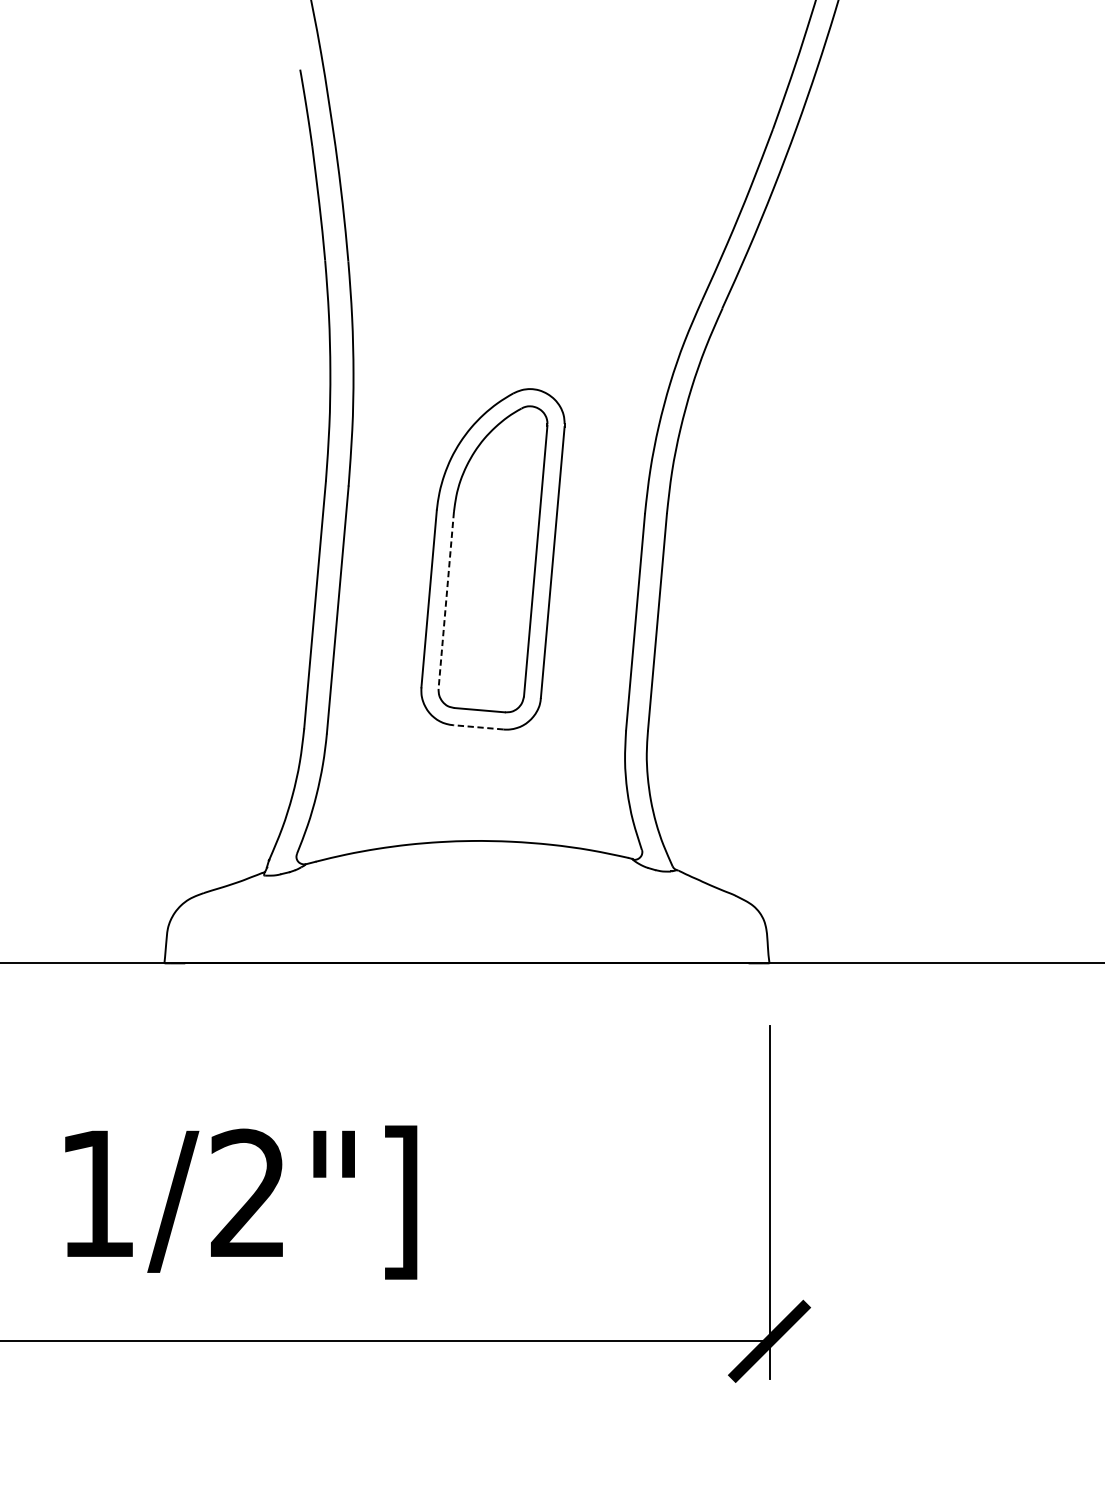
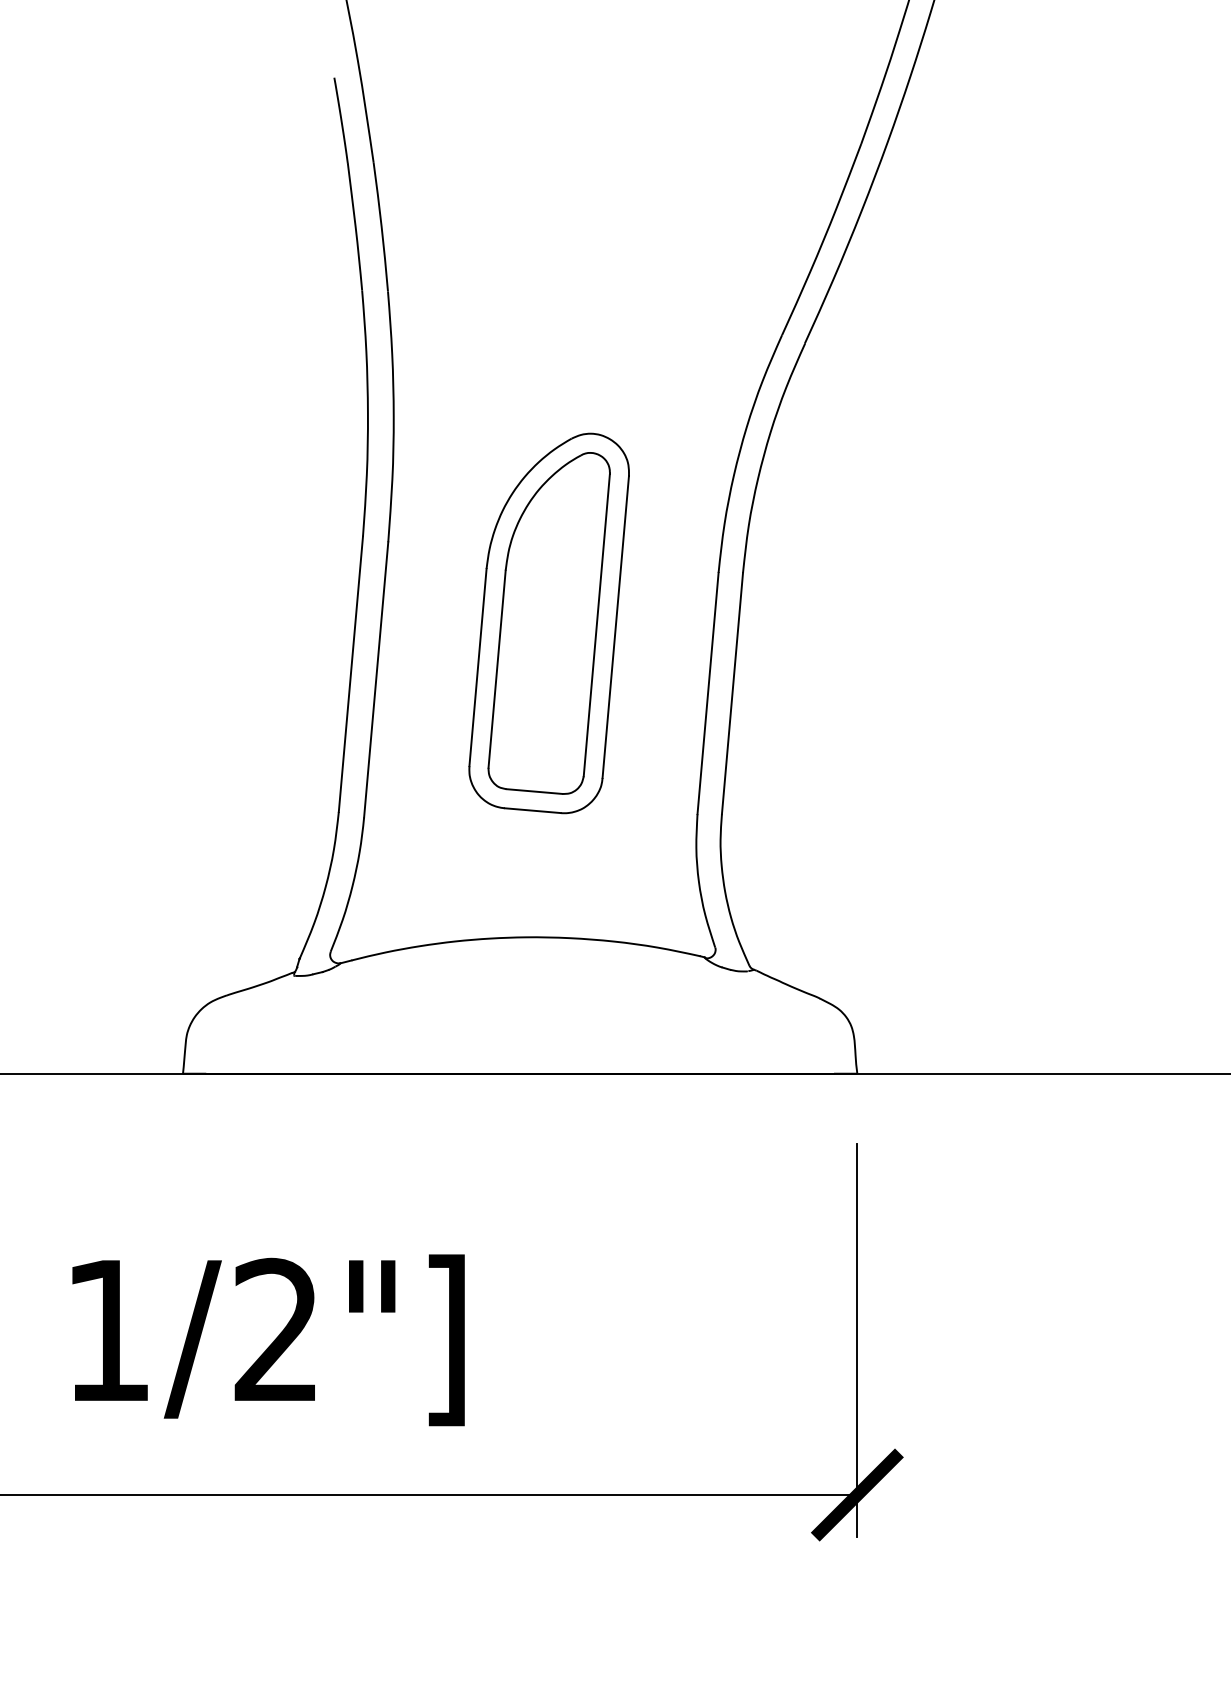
line: (446, 600) -> (497, 669), dashed -> solid
line: (478, 727) -> (532, 810), dashed -> solid

